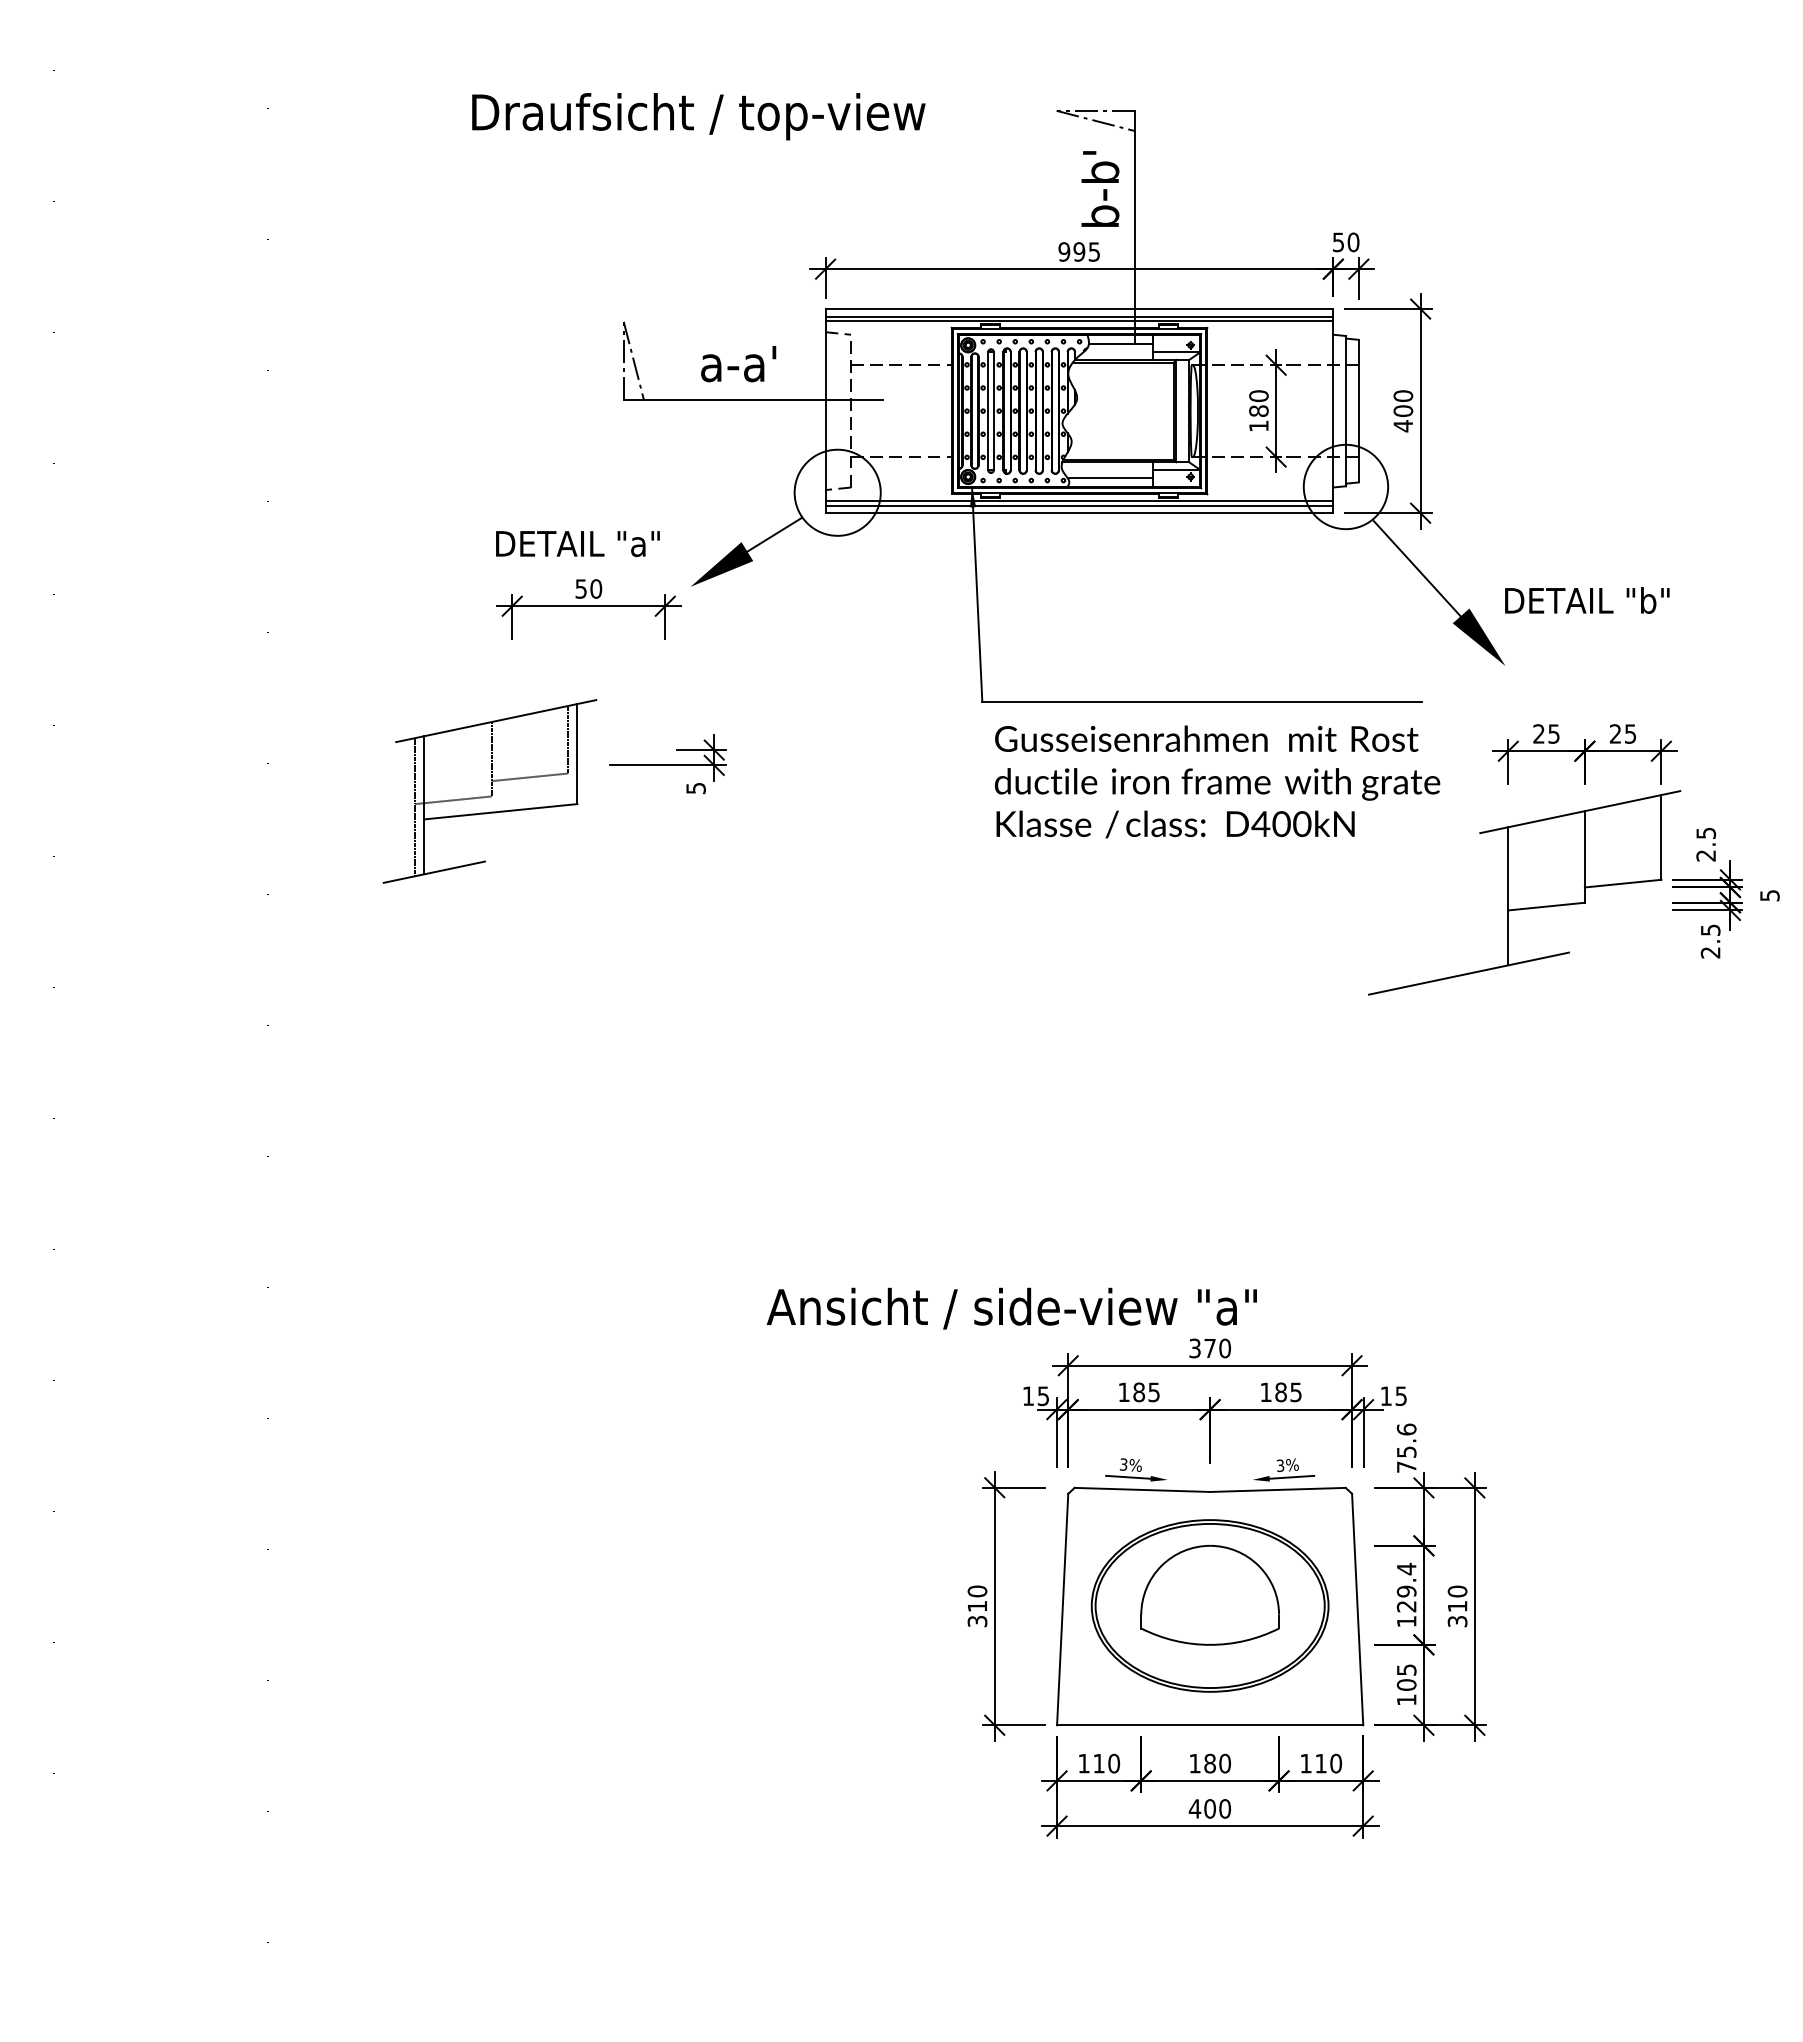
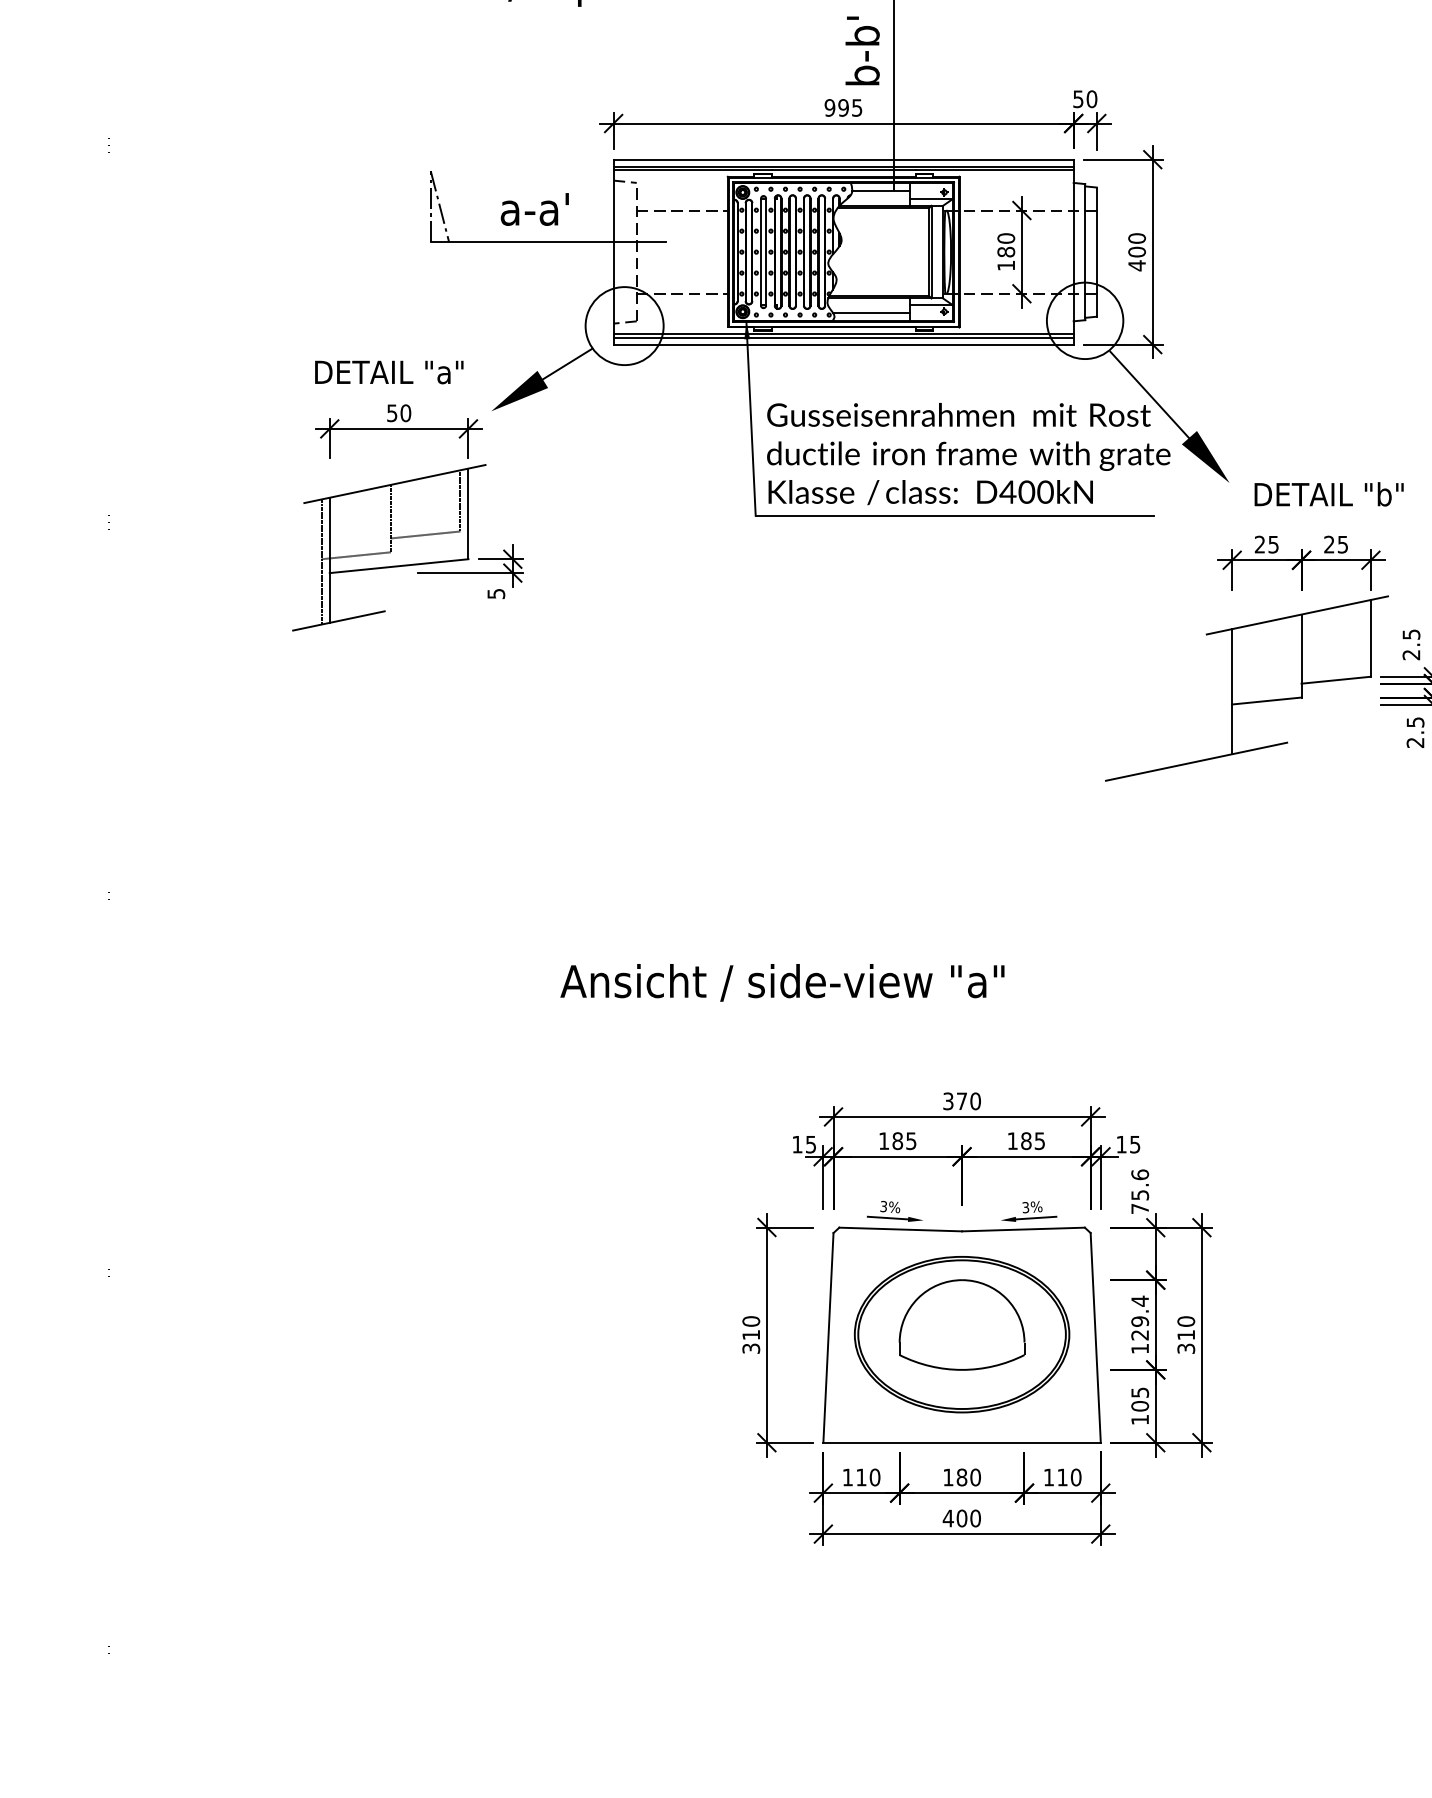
text: (1587, 600) -> (1329, 494), moved
text: (1217, 781) -> (968, 453), moved
part: (489, 791) -> (388, 547), moved
text: (1011, 1308) -> (782, 982), moved

